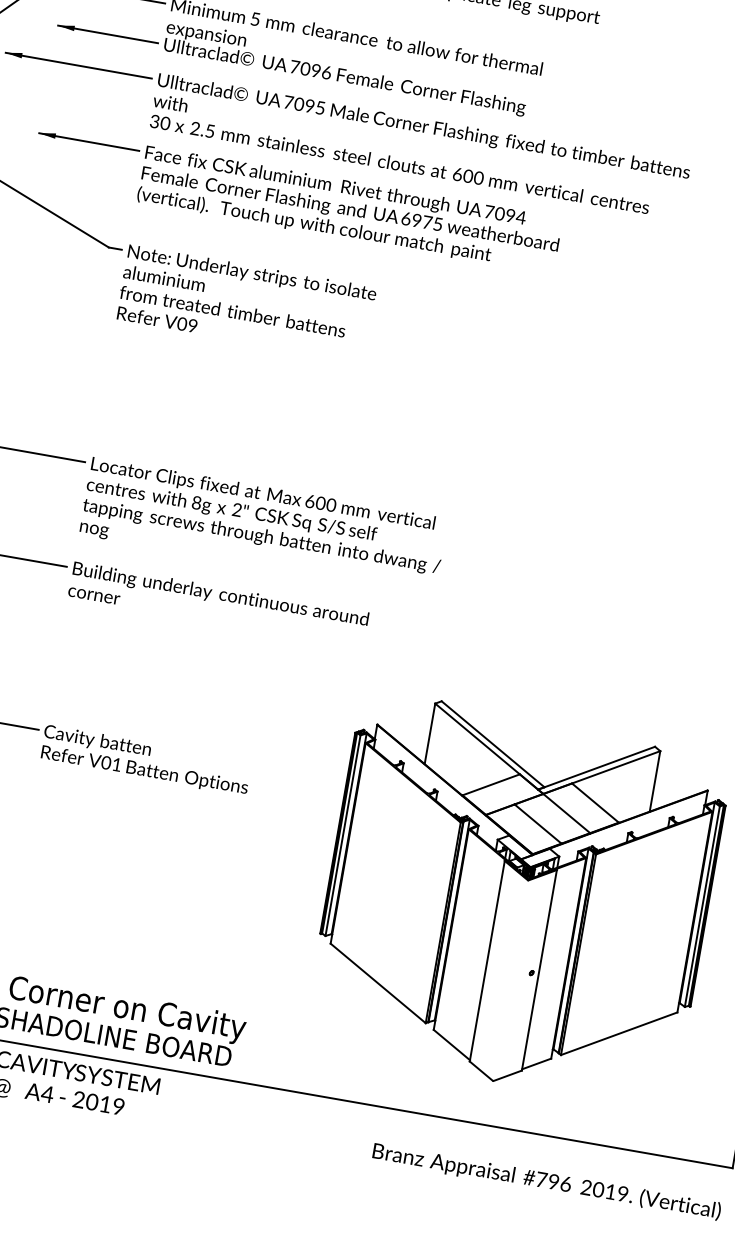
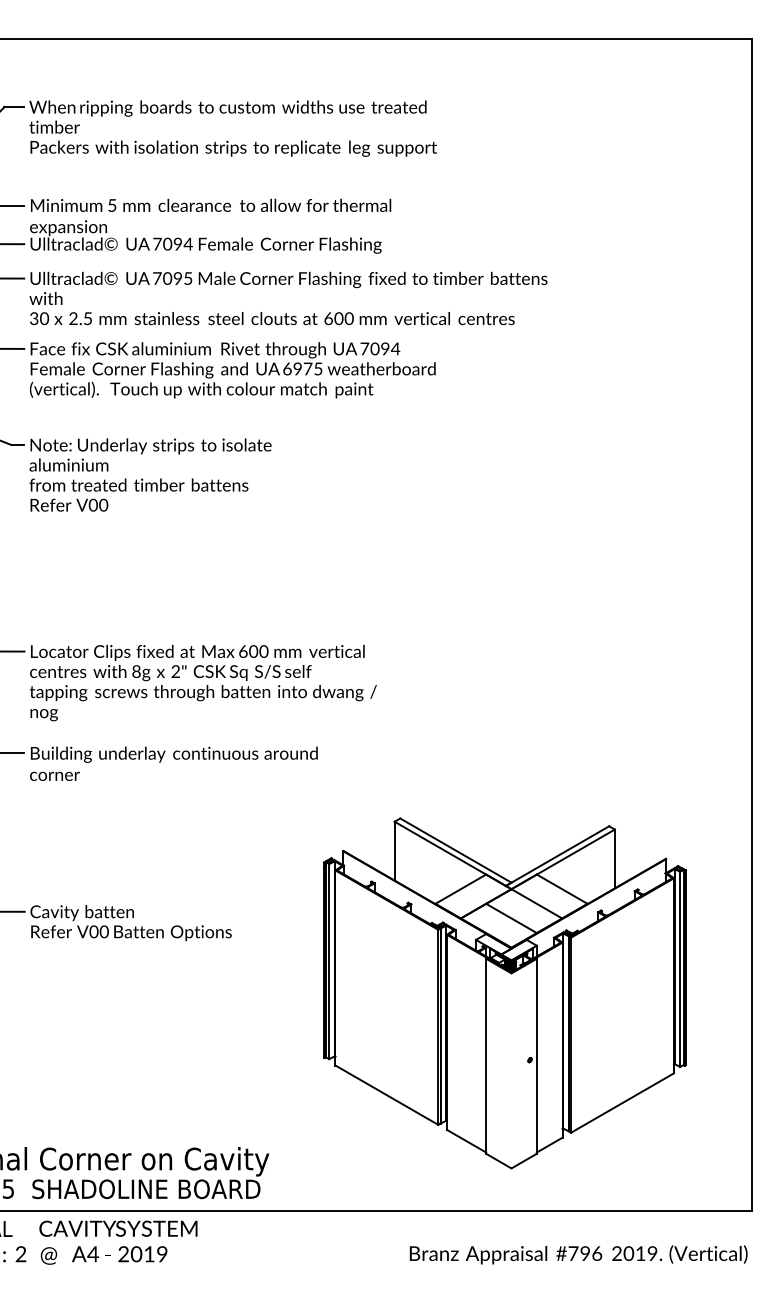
text: (325, 72) -> (187, 244), 7096 -> 7094
text: (192, 326) -> (103, 505), V09 -> V00
text: (116, 764) -> (103, 931), V01 -> V00

